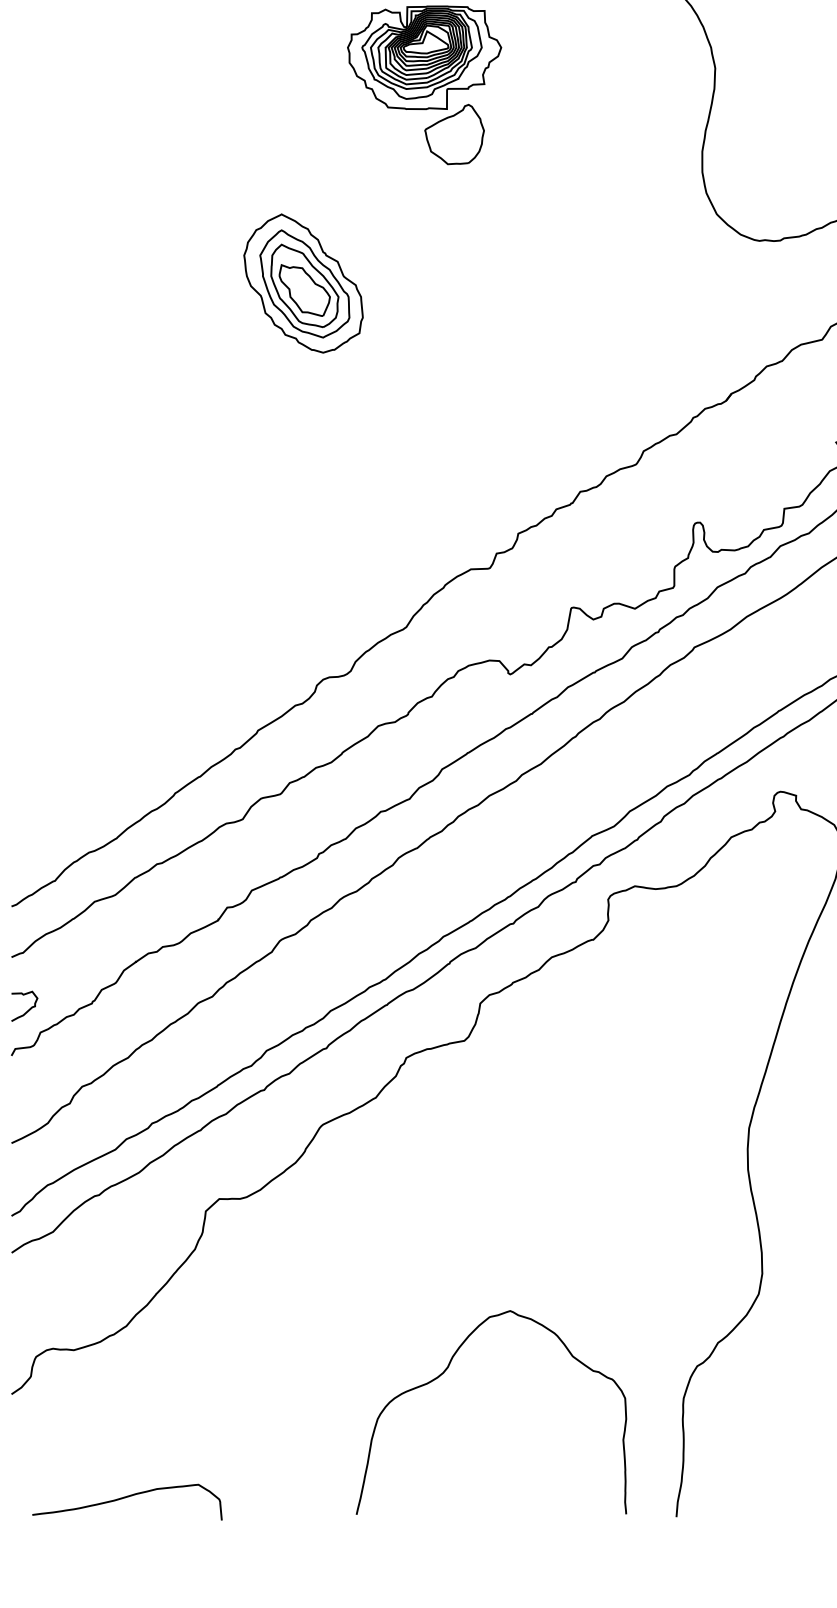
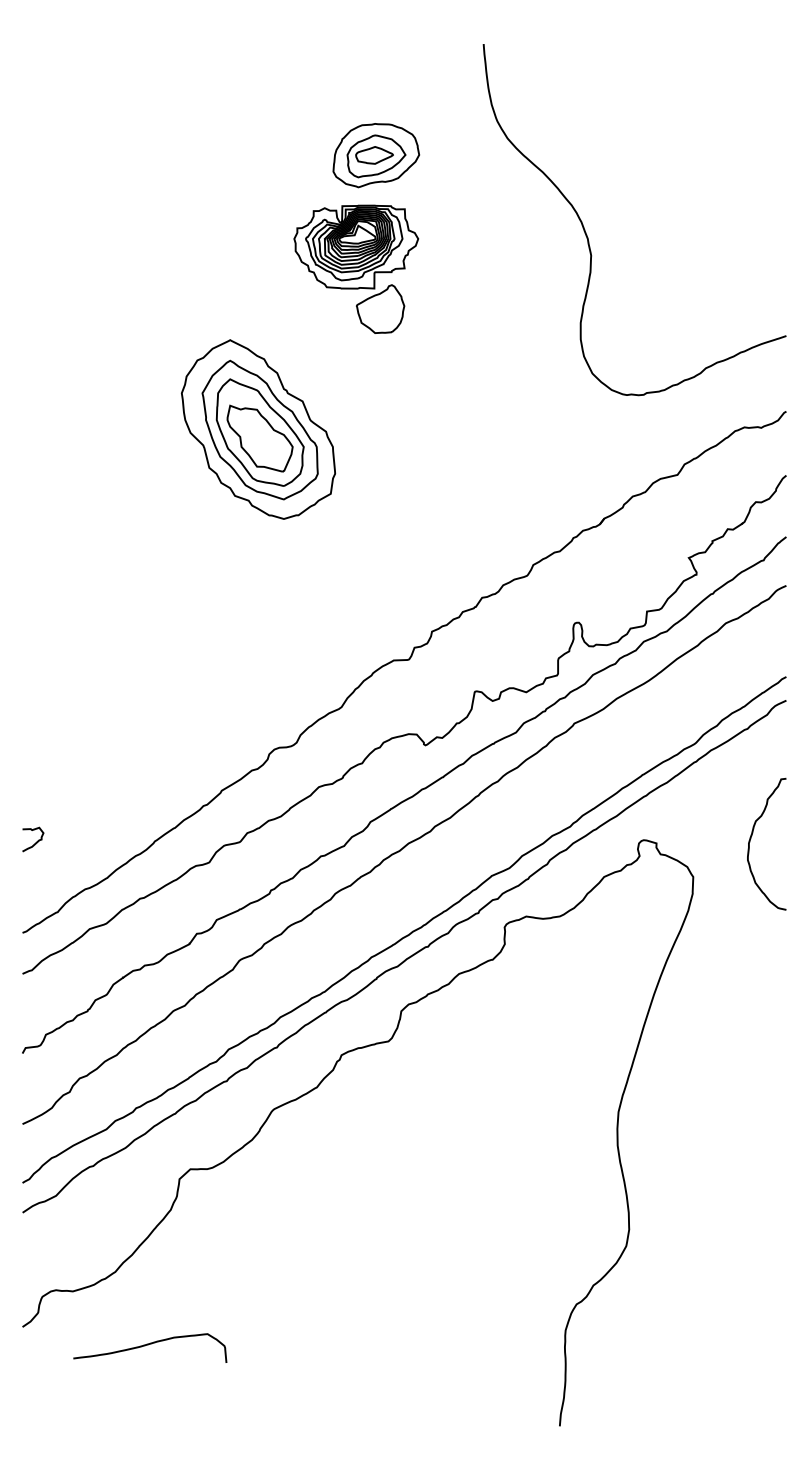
part: (303, 283) -> (258, 429), size x1.6
curve: (28, 1008) -> (36, 841), moved
curve: (448, 1368) -> (375, 1306), removed
curve: (125, 1498) -> (148, 1345), moved

